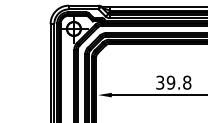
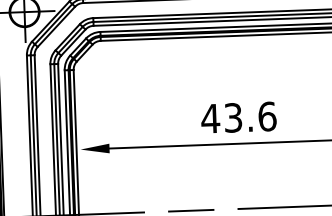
text: (173, 82) -> (238, 117), 39.8 -> 43.6

